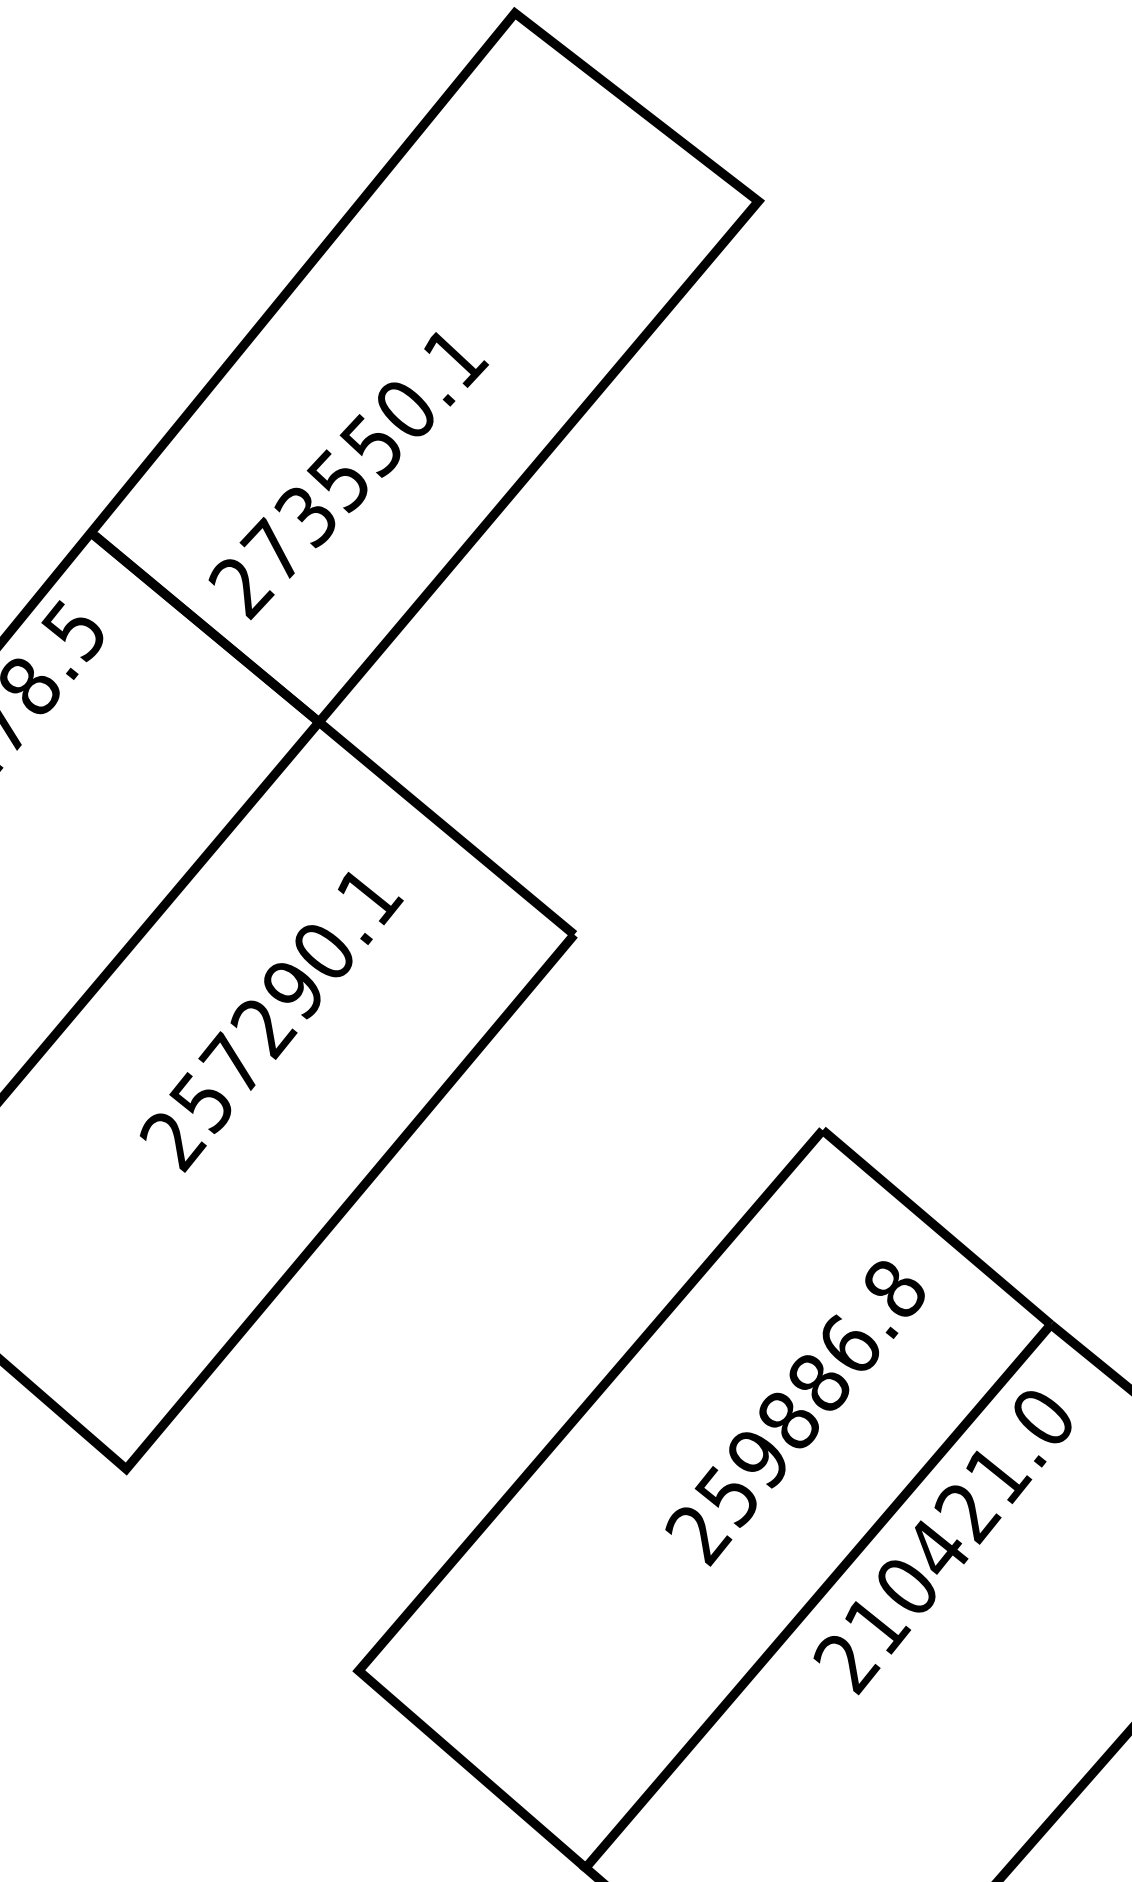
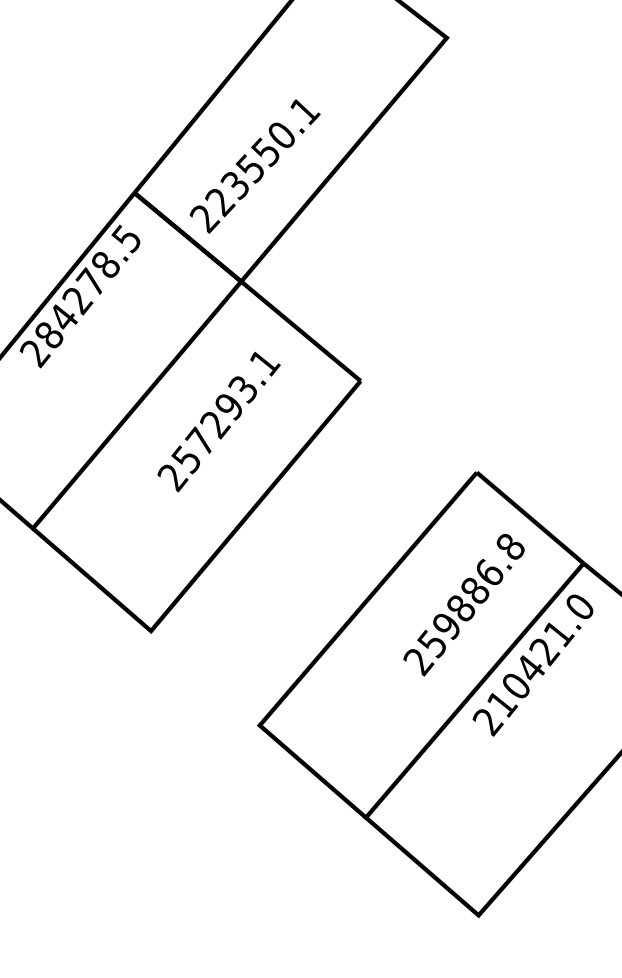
text: (272, 550) -> (219, 201), 273550.1 -> 223550.1
text: (321, 952) -> (242, 389), 257290.1 -> 257293.1

